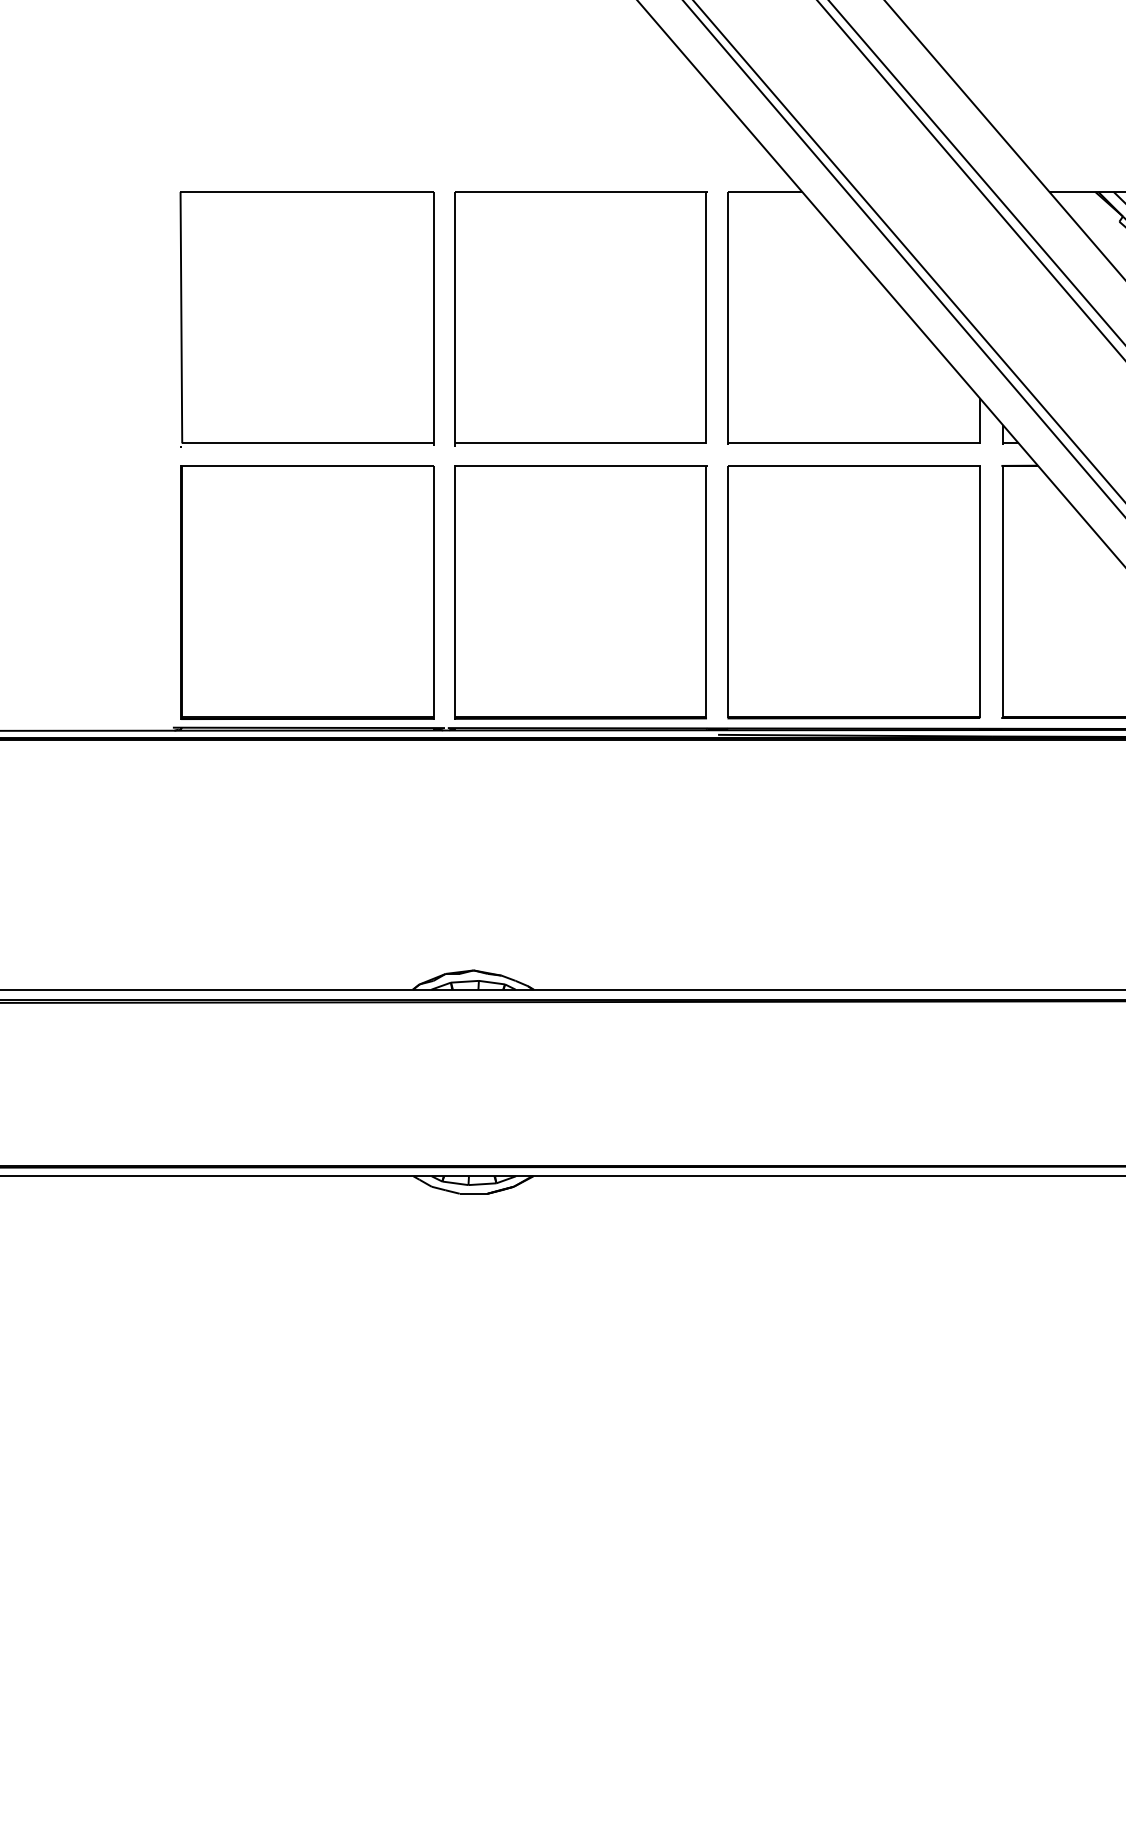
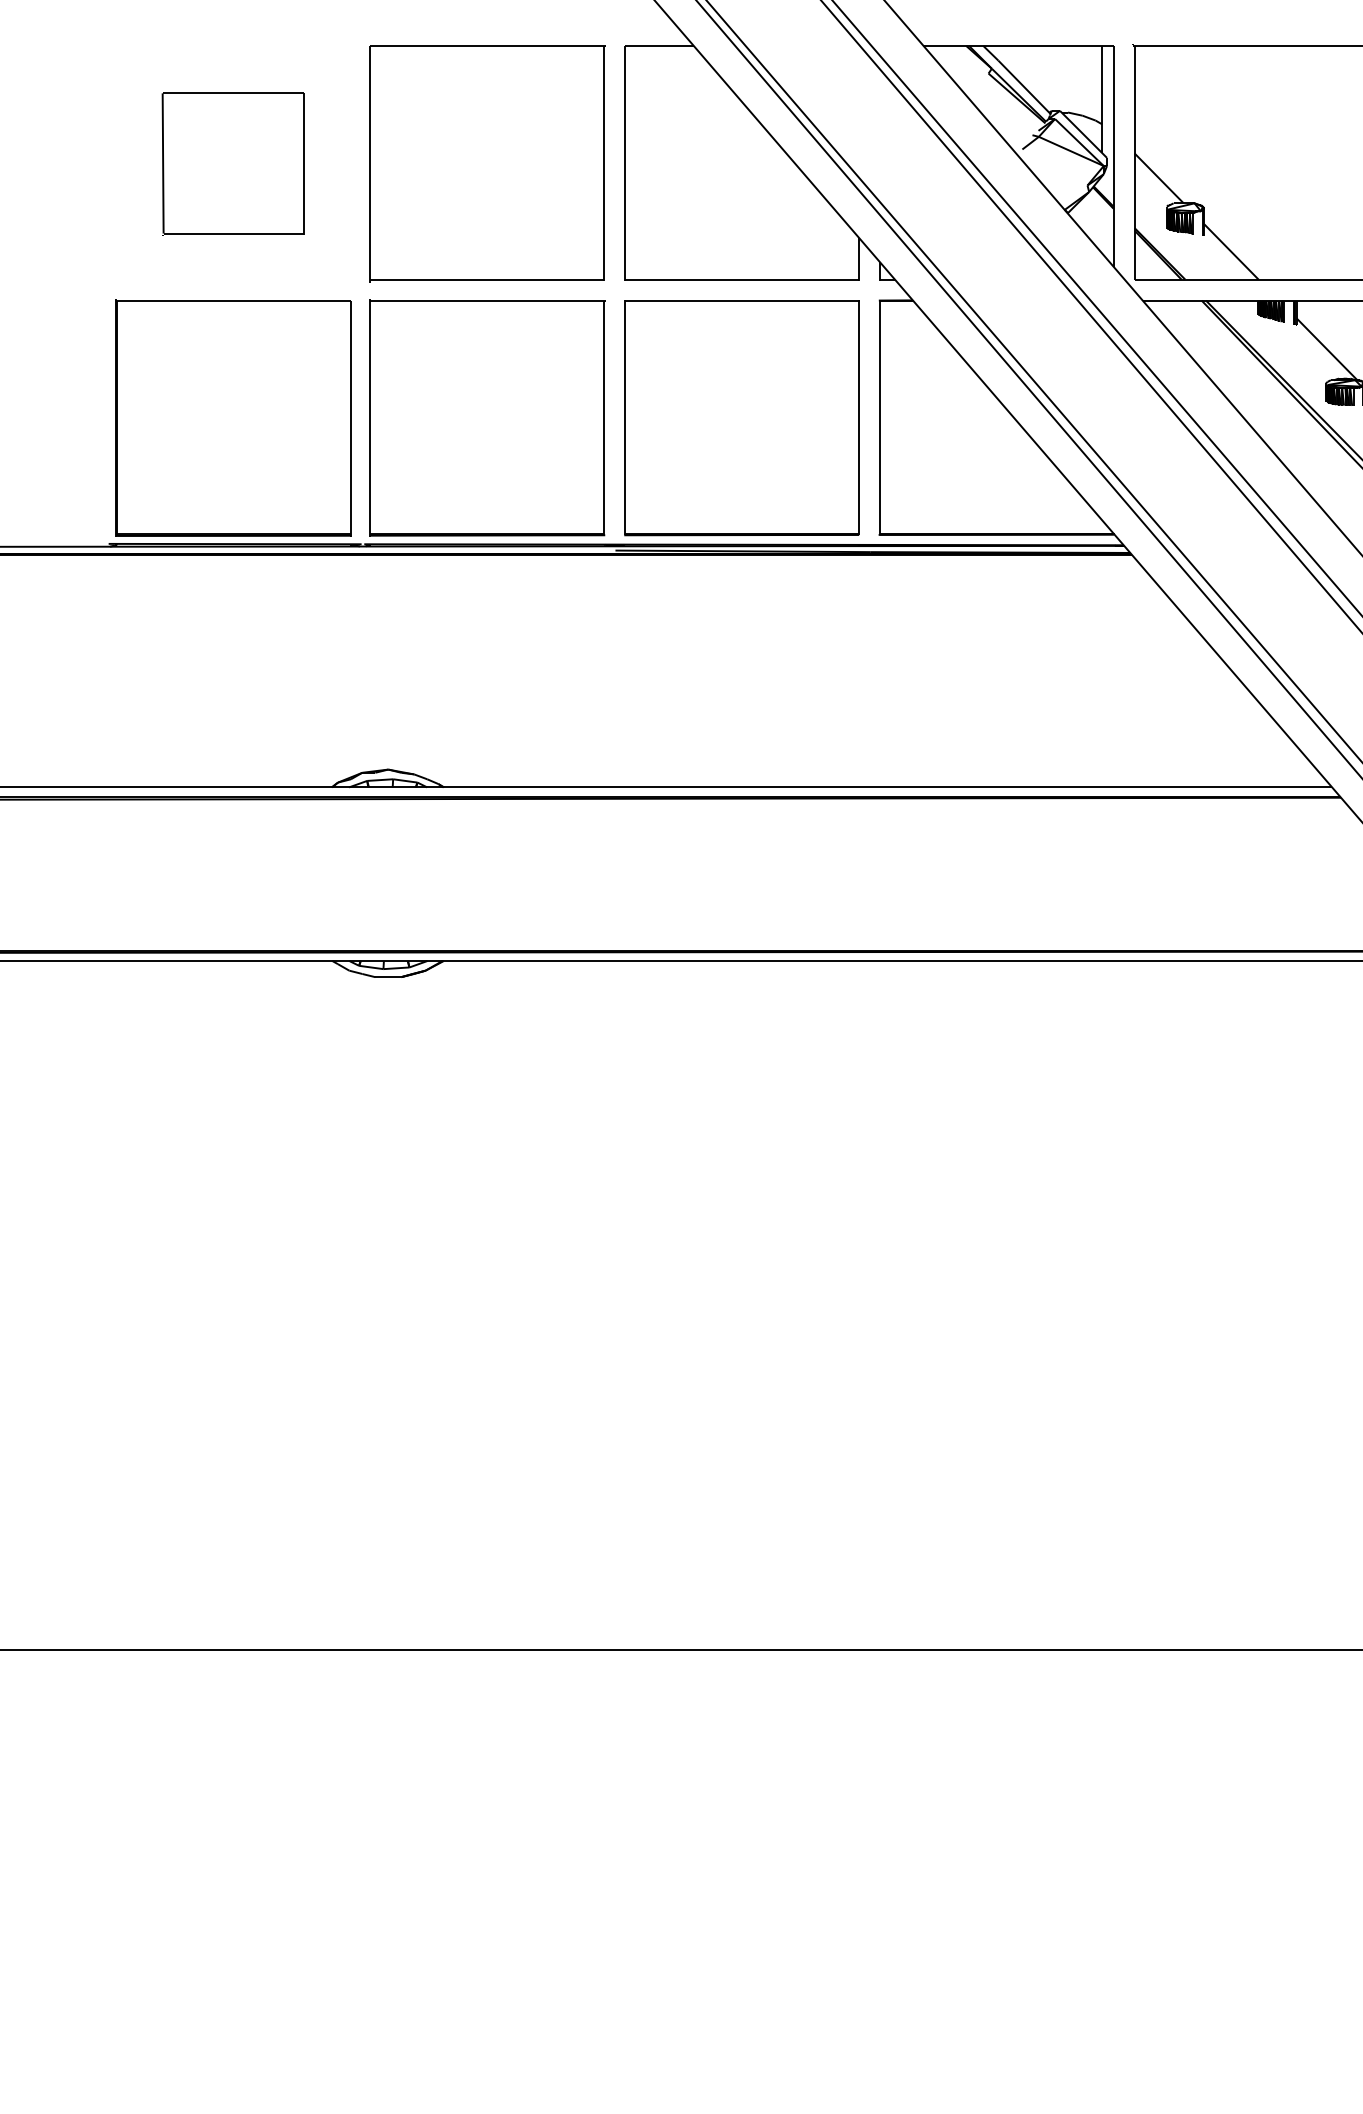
part: (306, 319) -> (232, 164), size x0.6

